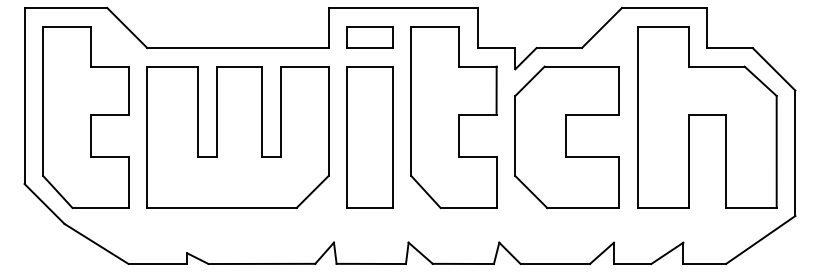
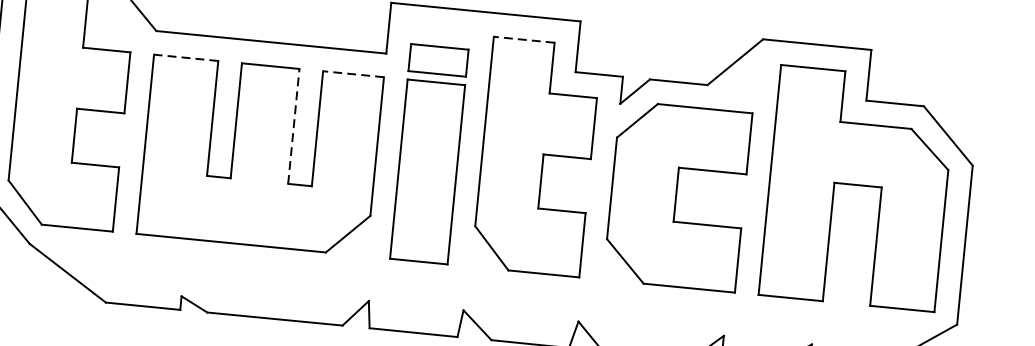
line: (435, 26) -> (524, 39), solid -> dashed
part: (369, 37) -> (437, 60), moved
line: (172, 66) -> (186, 57), solid -> dashed
line: (304, 66) -> (353, 74), solid -> dashed
line: (261, 111) -> (293, 125), solid -> dashed

